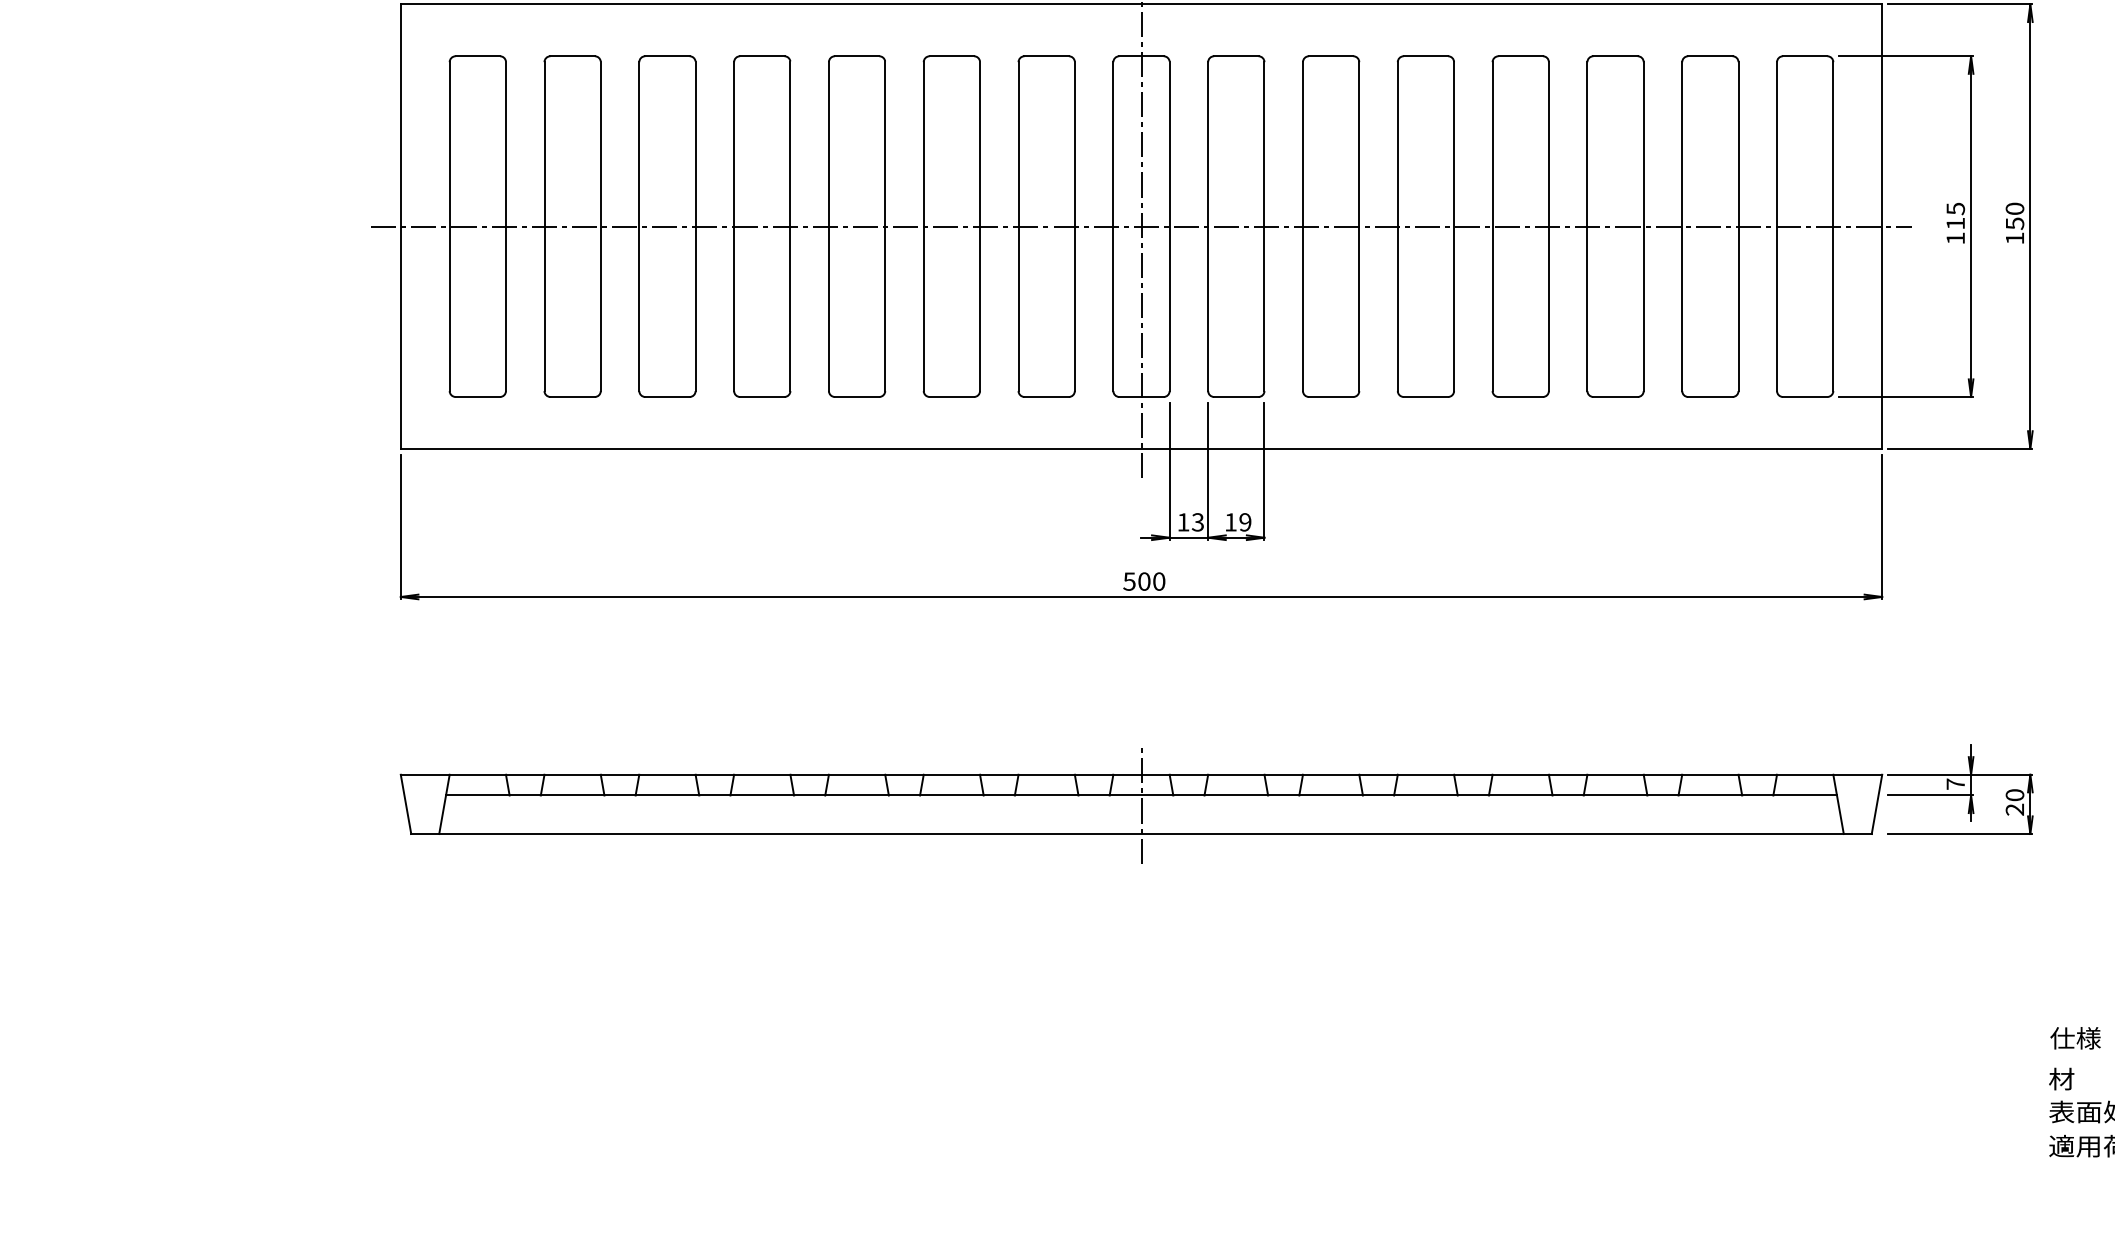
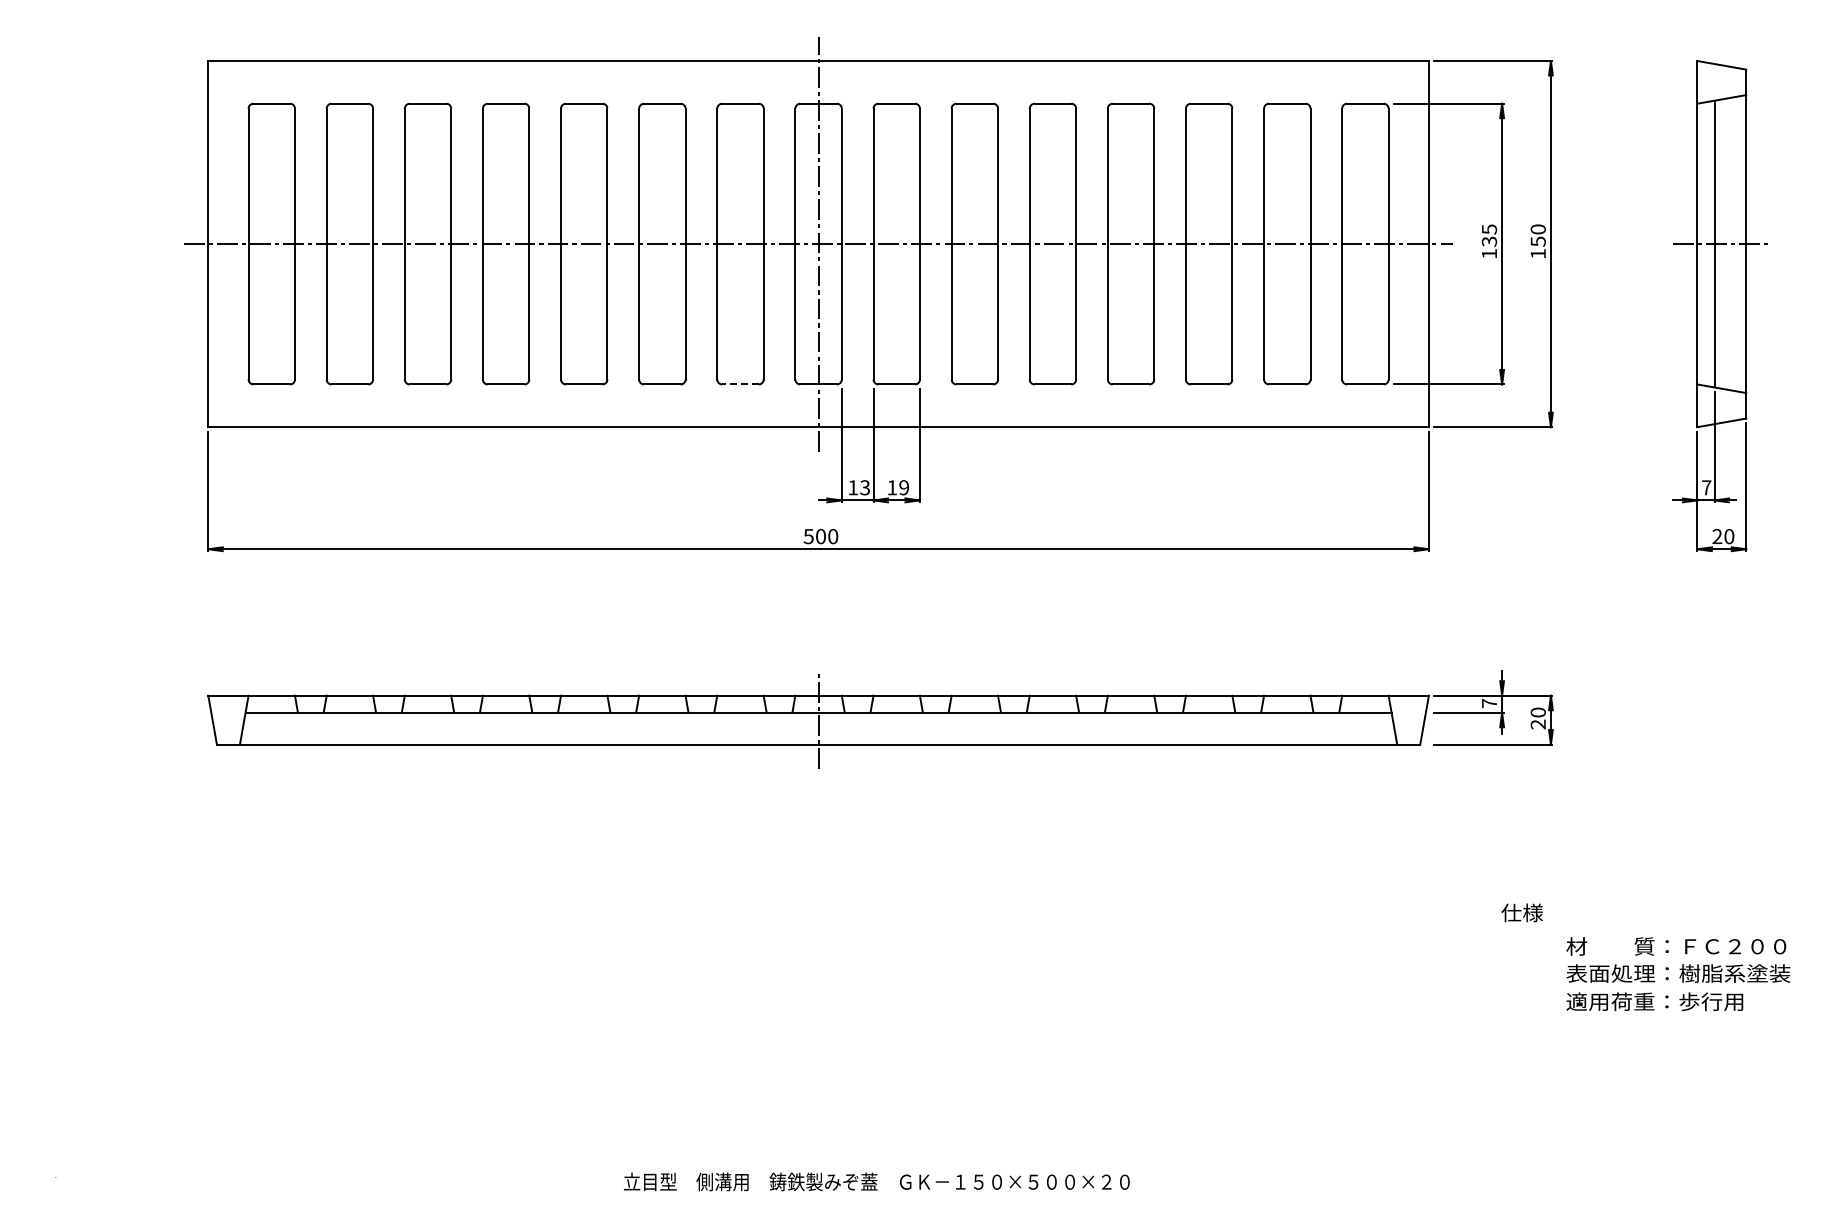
text: (1955, 223) -> (1489, 241), 115 -> 135
line: (1045, 397) -> (739, 384), solid -> dashed
text: (2074, 1037) -> (1521, 912), moved

